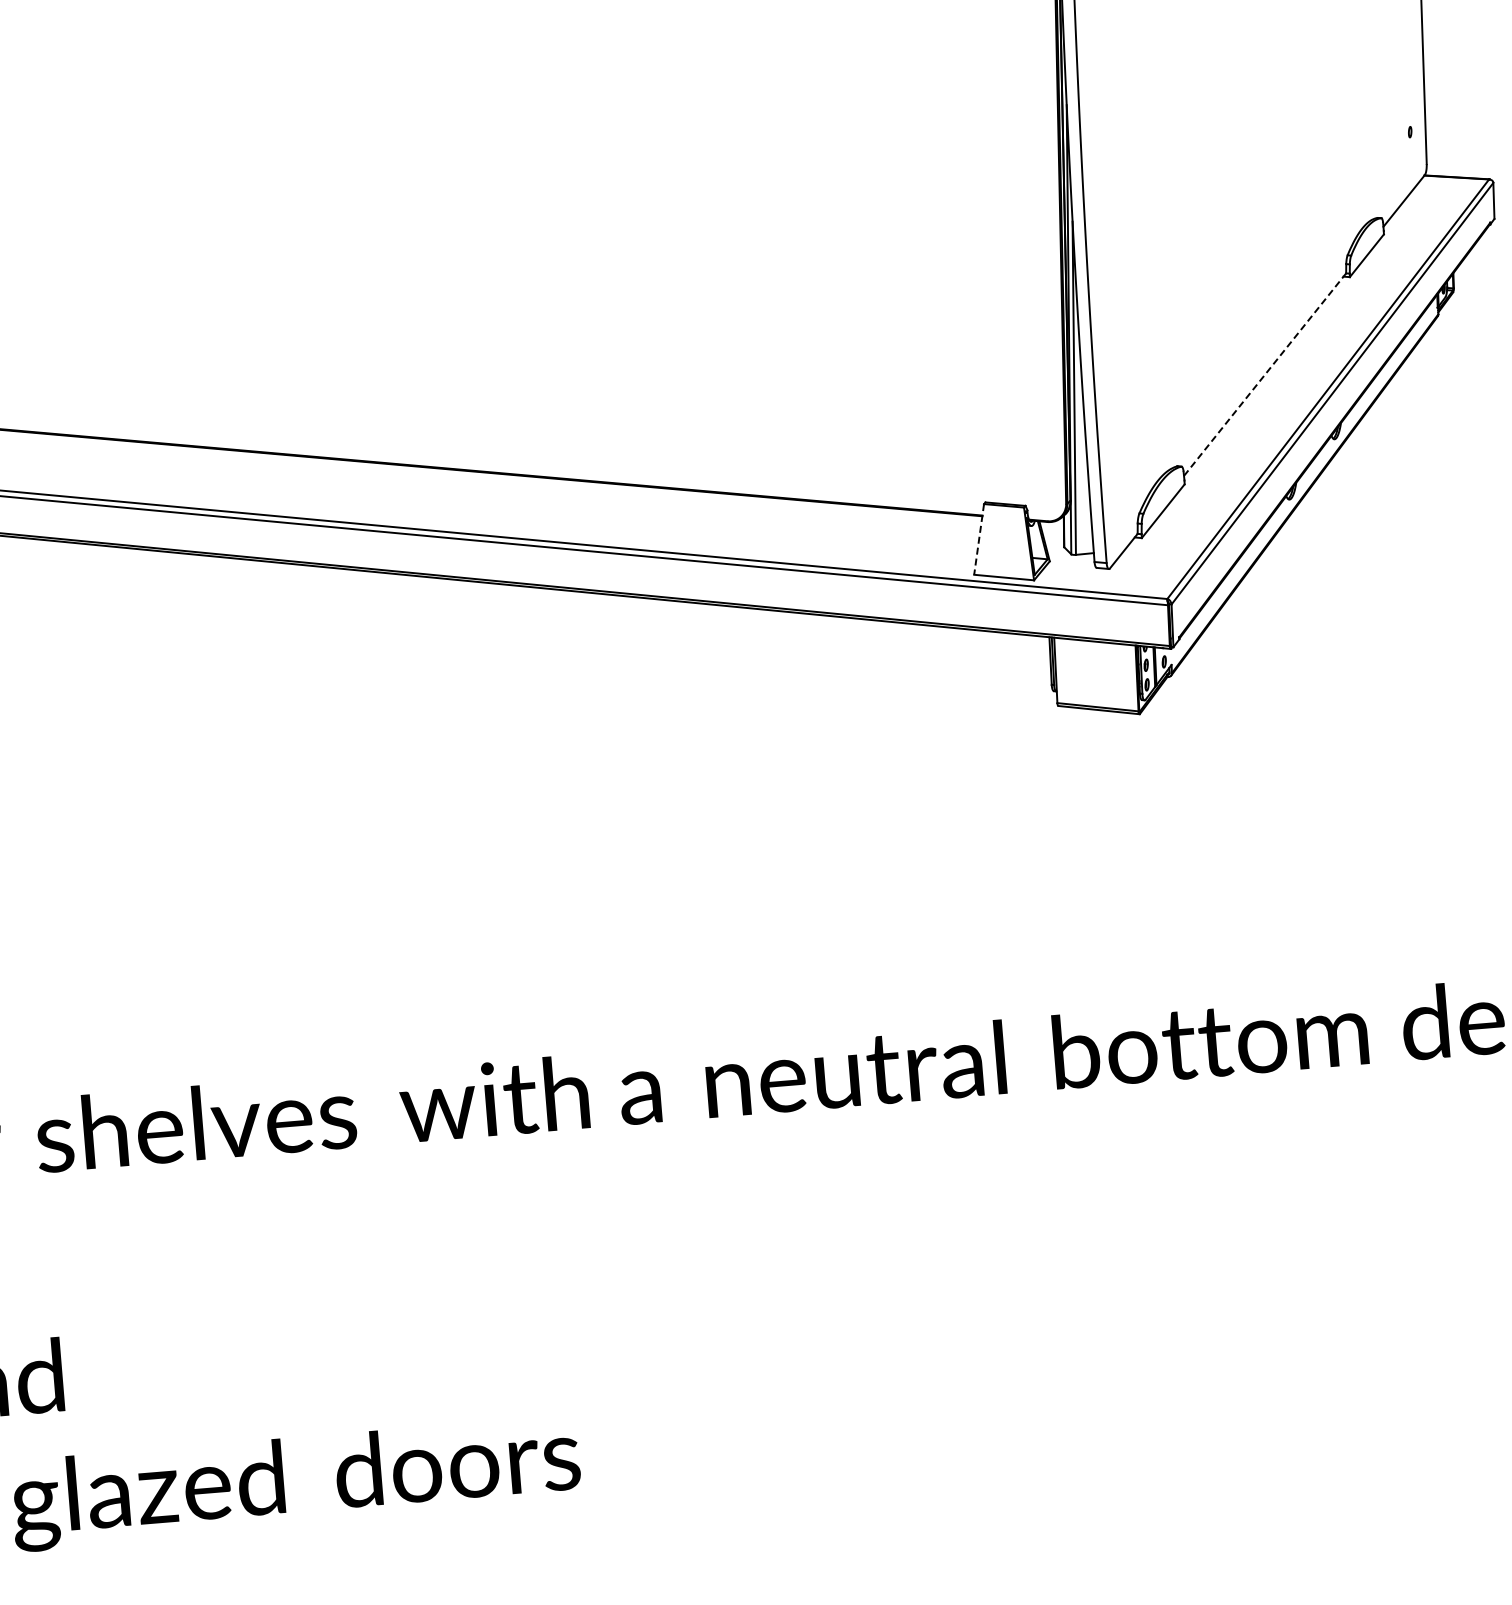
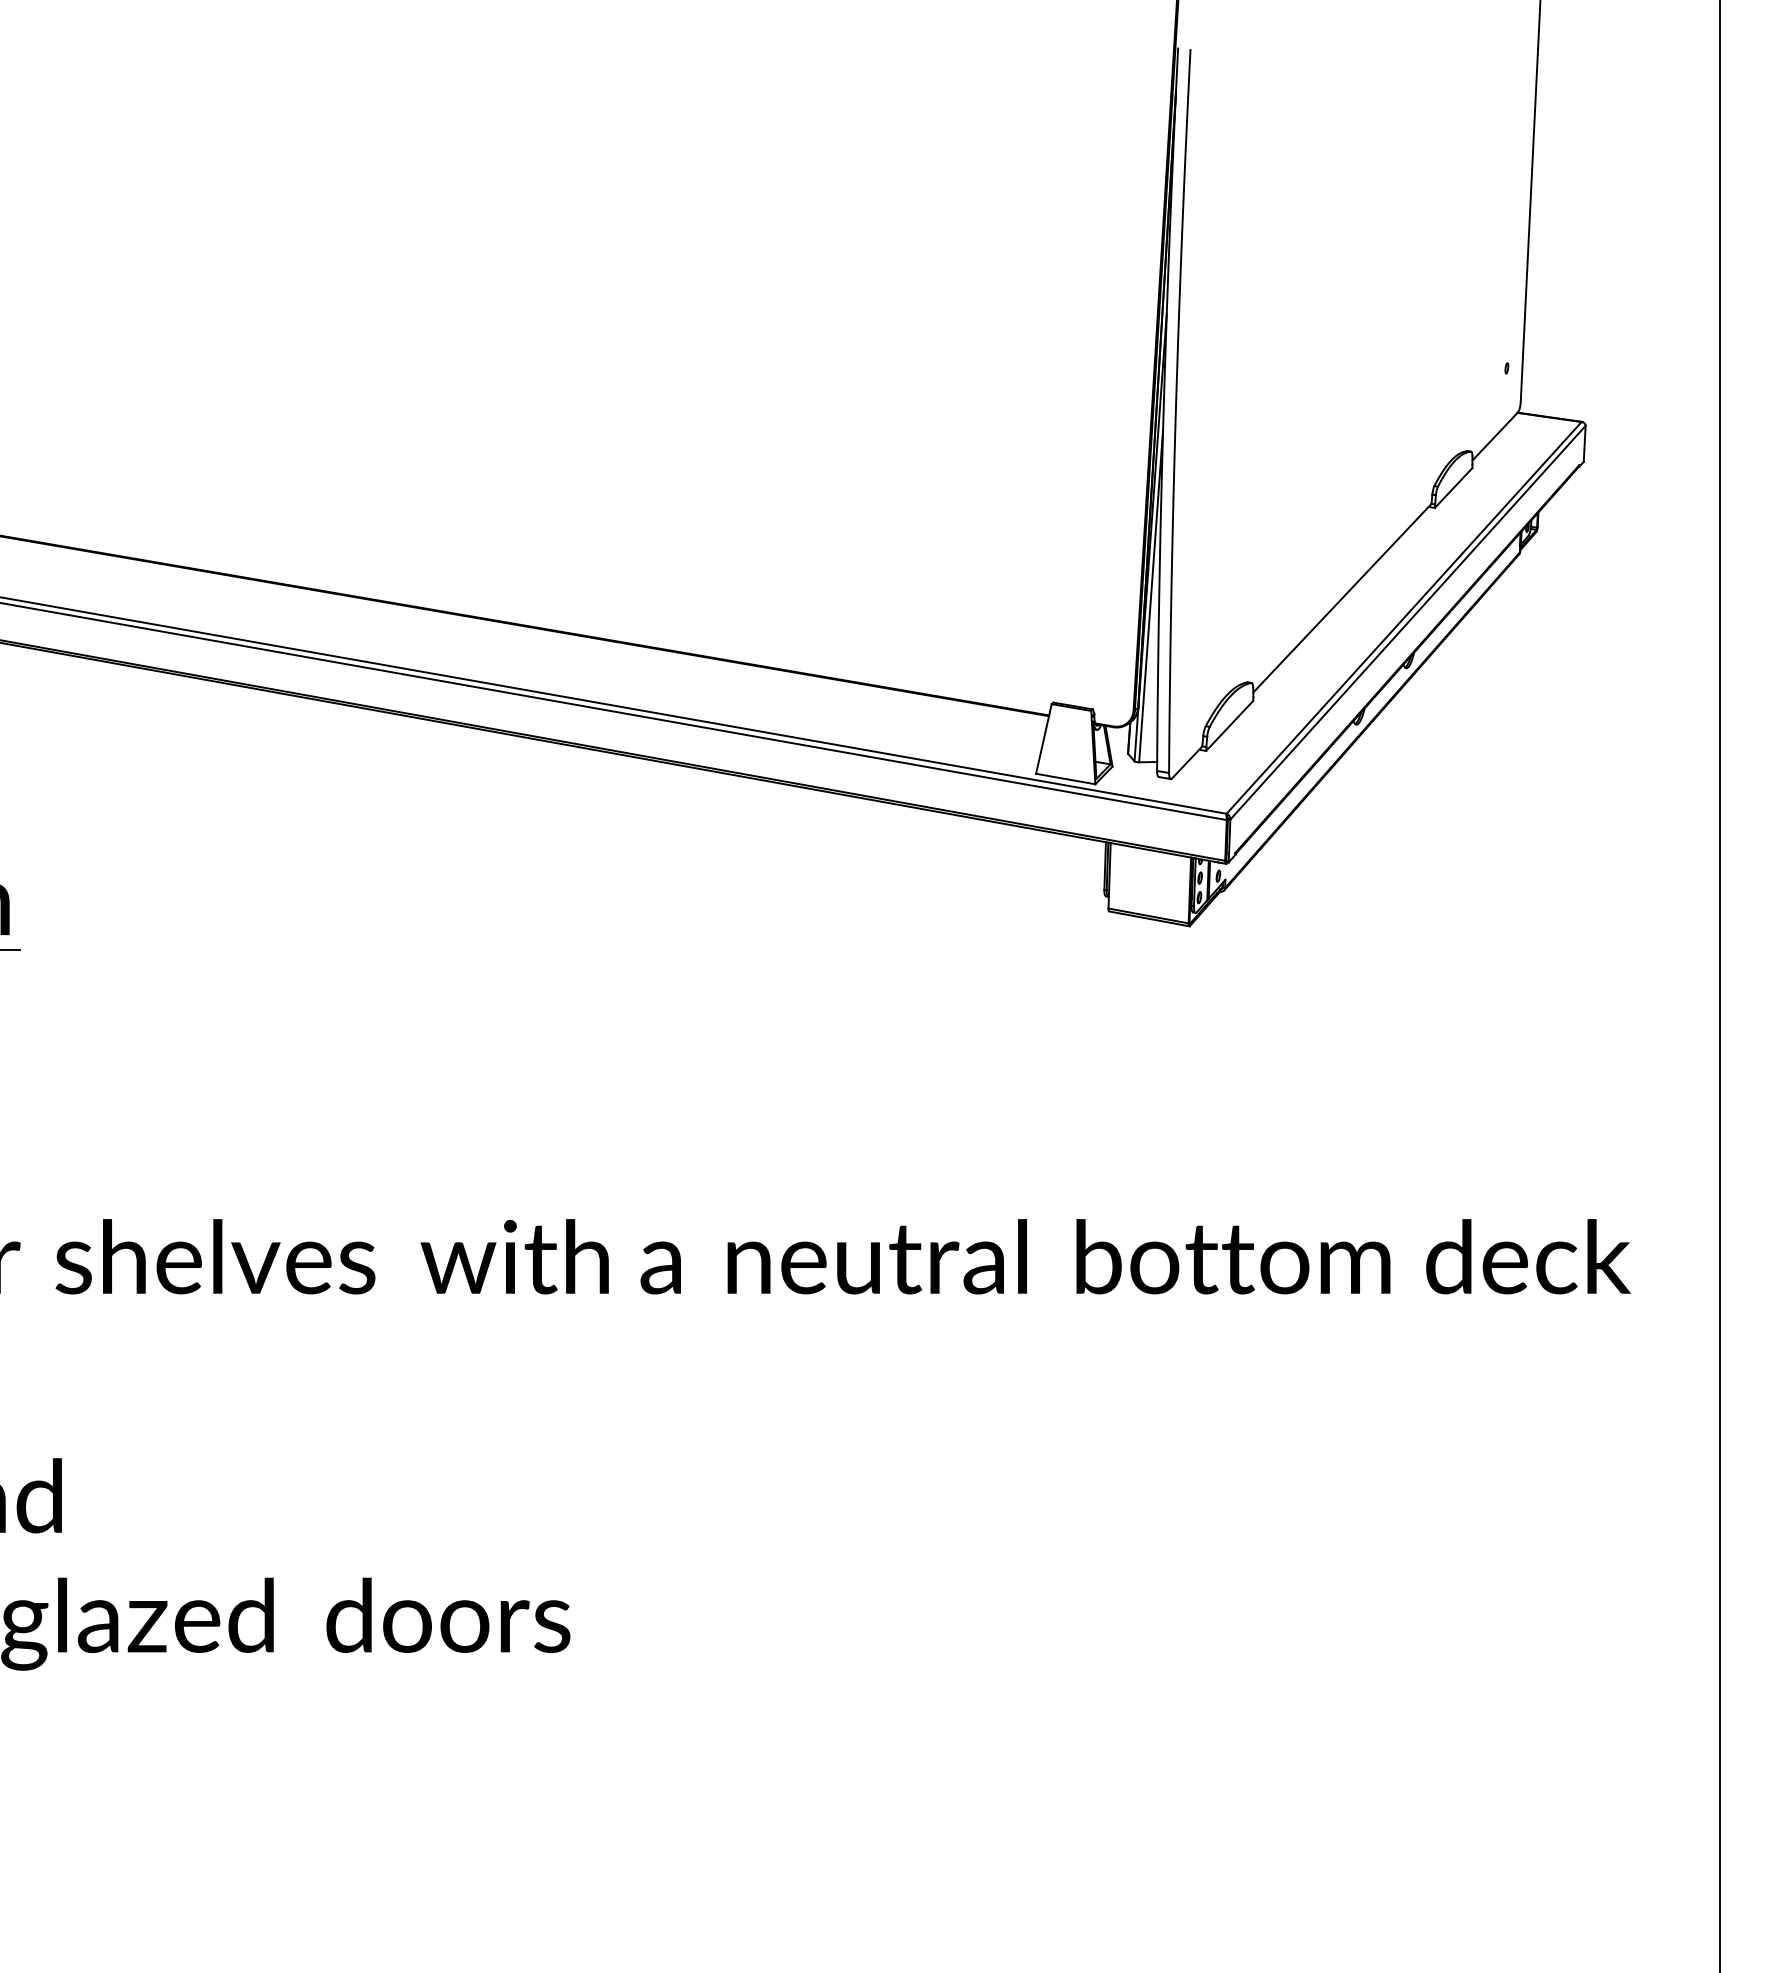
line: (1265, 374) -> (1342, 598), dashed -> solid
line: (978, 539) -> (1043, 739), dashed -> solid

